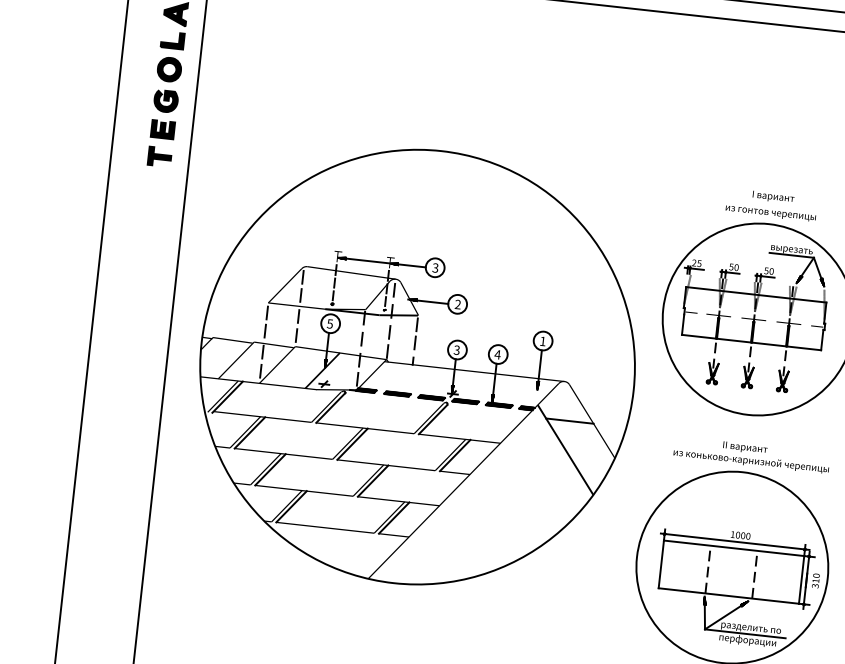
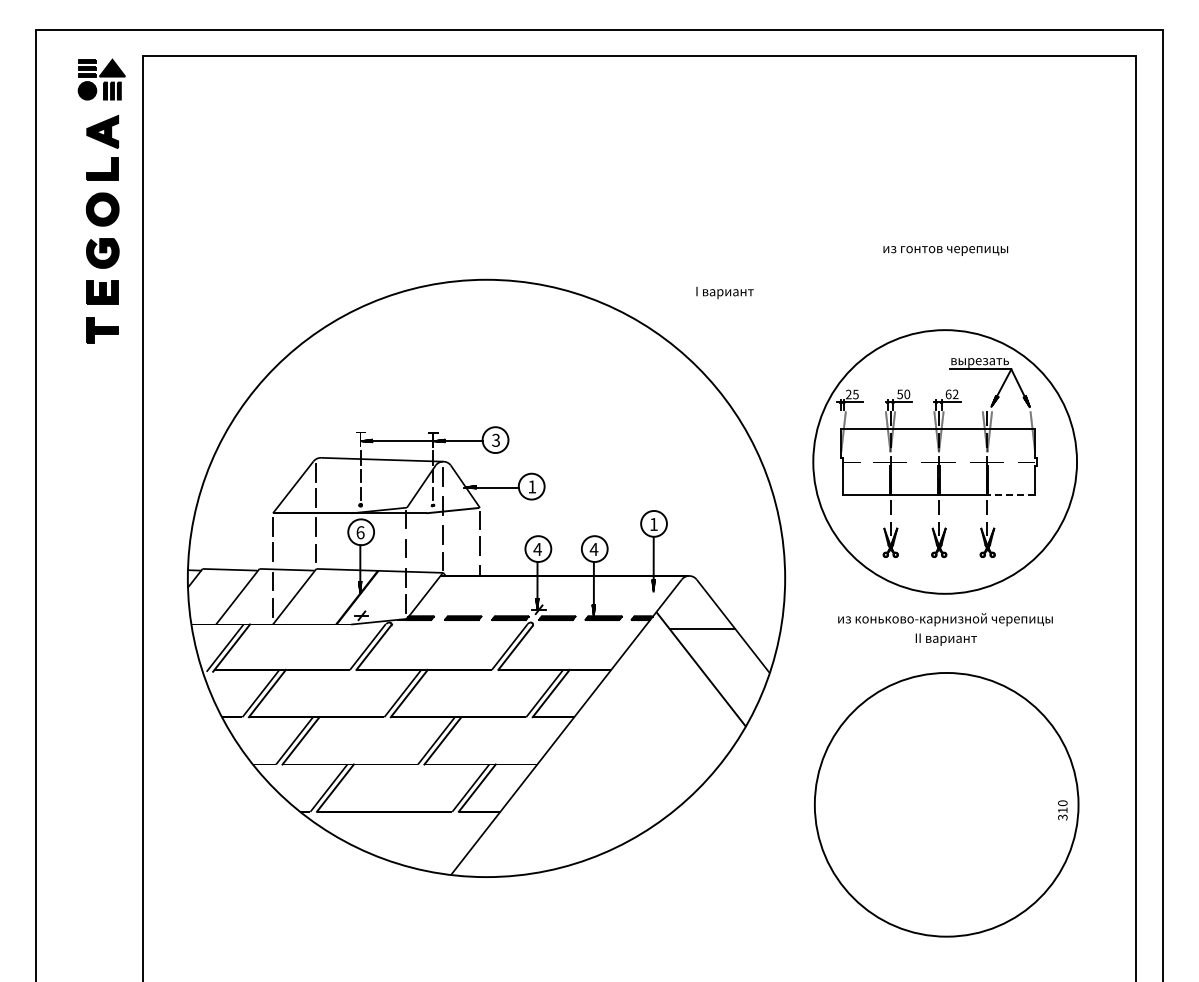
text: (773, 197) -> (724, 292), moved
text: (770, 213) -> (945, 250), moved
text: (768, 271) -> (951, 394), 50 -> 62
text: (458, 304) -> (532, 486), 2 -> 1
text: (330, 323) -> (360, 532), 5 -> 6
line: (804, 348) -> (1011, 494), solid -> dashed
text: (456, 350) -> (537, 549), 3 -> 4
text: (751, 461) -> (945, 619), moved
part: (733, 587) -> (950, 831), removed

